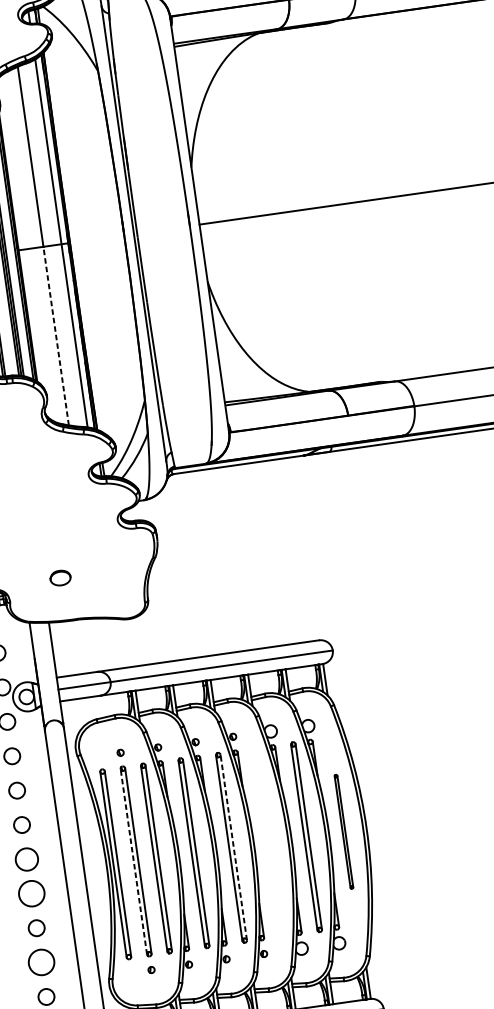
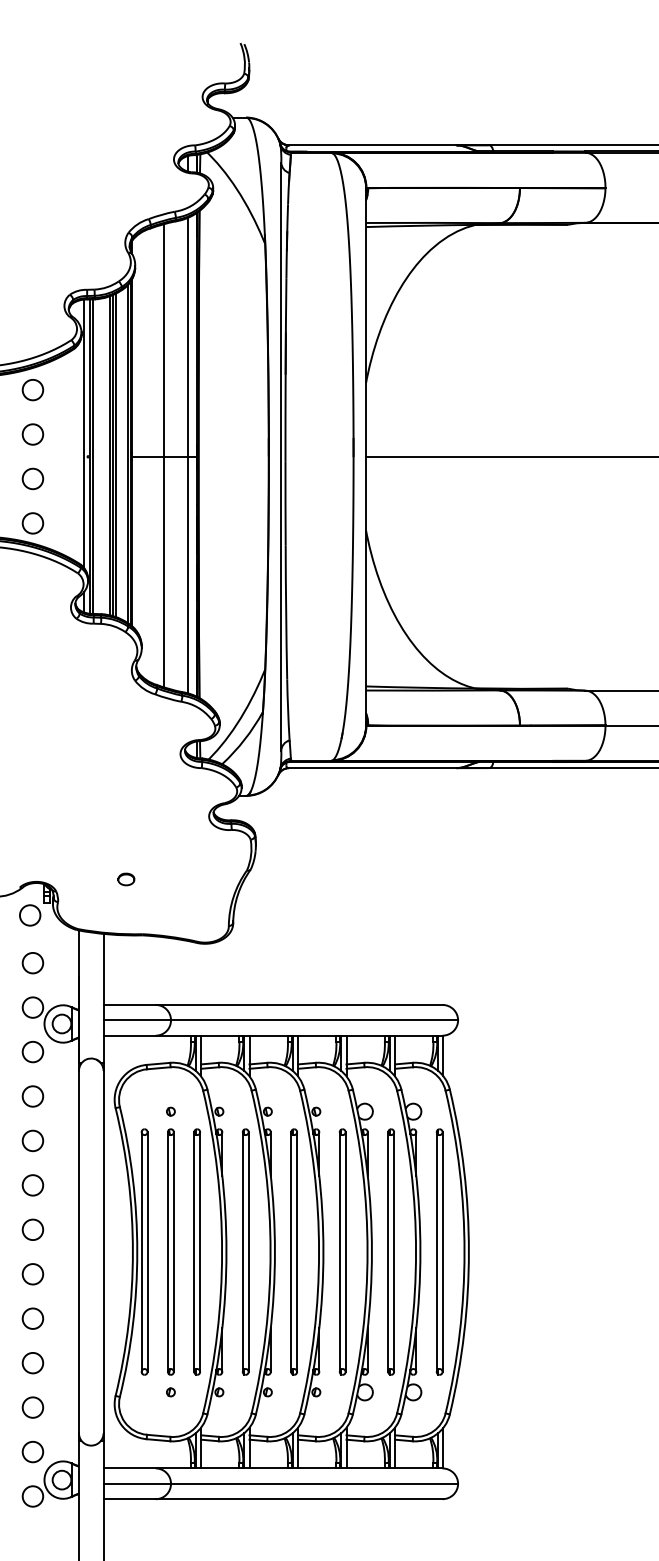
line: (56, 335) -> (164, 571), dashed -> solid
part: (60, 578) -> (126, 879), size x0.62
part: (343, 831) -> (439, 1251), size x1.67
part: (268, 842) -> (342, 1251), added
line: (234, 847) -> (297, 1252), dashed -> solid
circle: (26, 859) -> (32, 1229), size x0.71
line: (133, 862) -> (167, 1252), dashed -> solid
circle: (31, 894) -> (32, 1274), size x0.62
circle: (41, 962) -> (32, 1363), size x0.62

